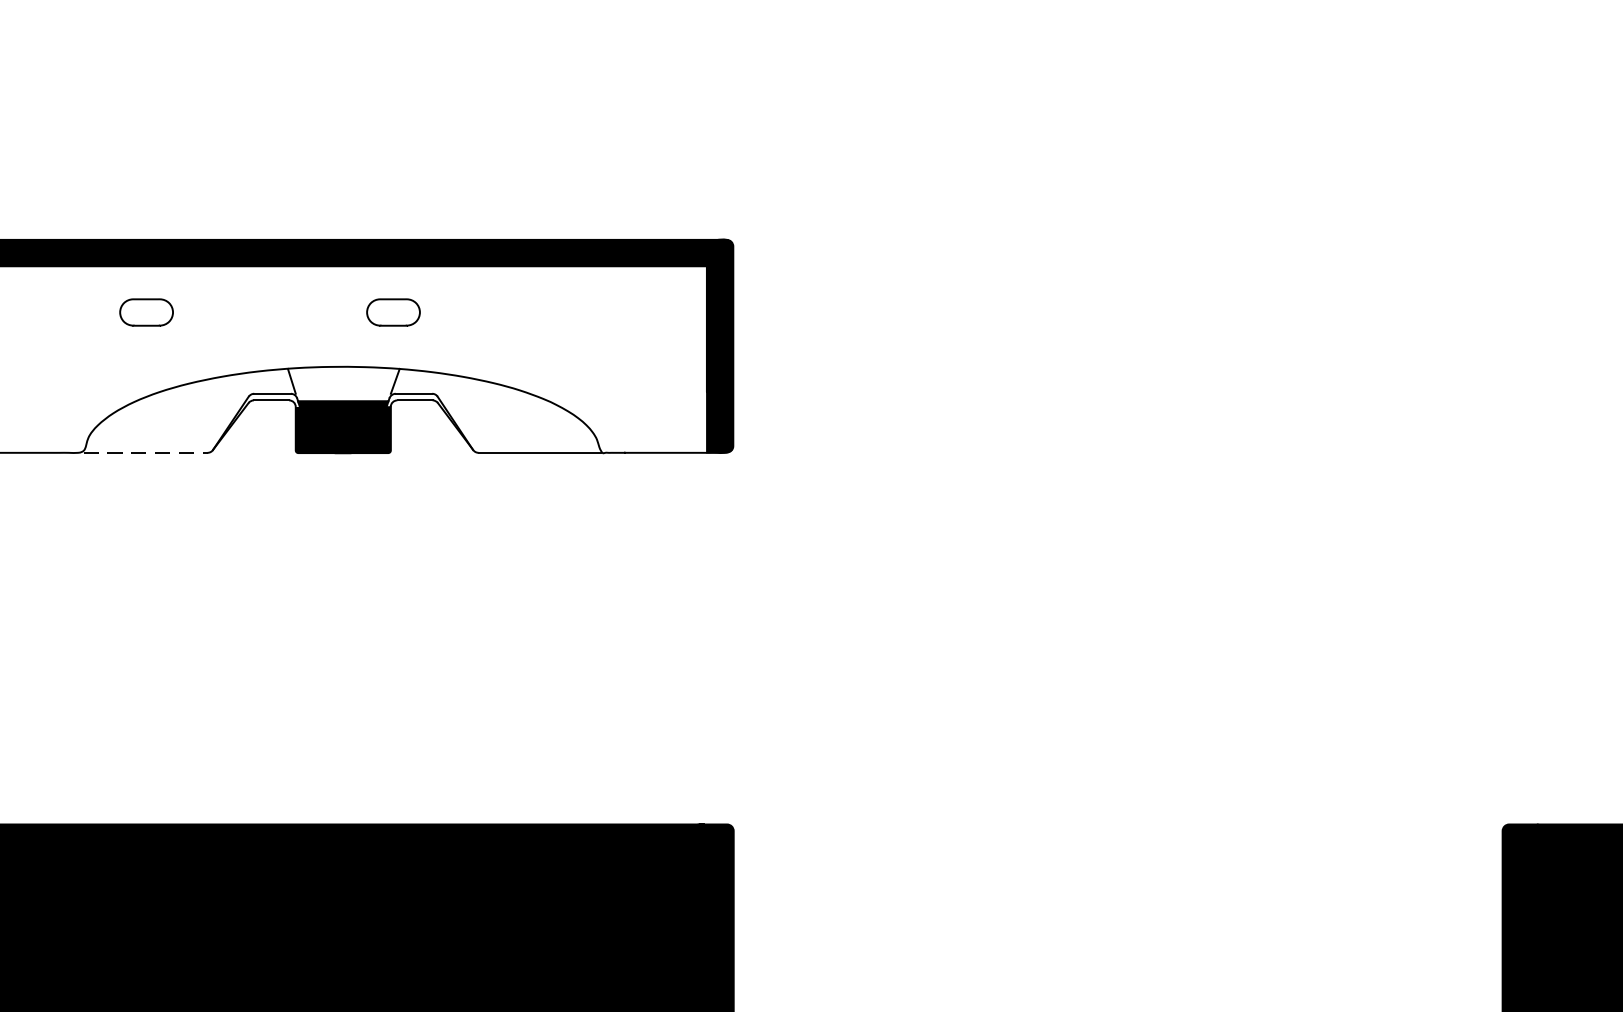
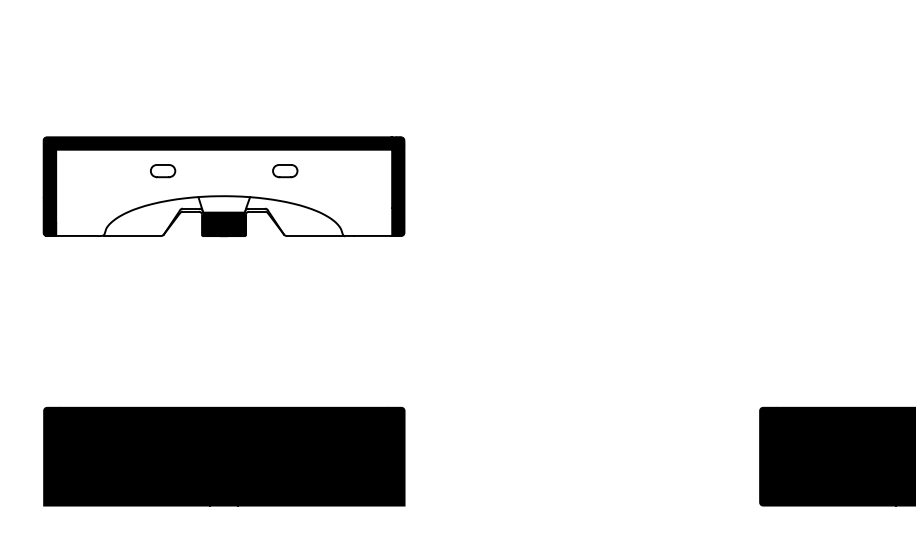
part: (147, 313) -> (163, 171), moved
part: (394, 313) -> (285, 171), moved
line: (145, 451) -> (132, 235), dashed -> solid

